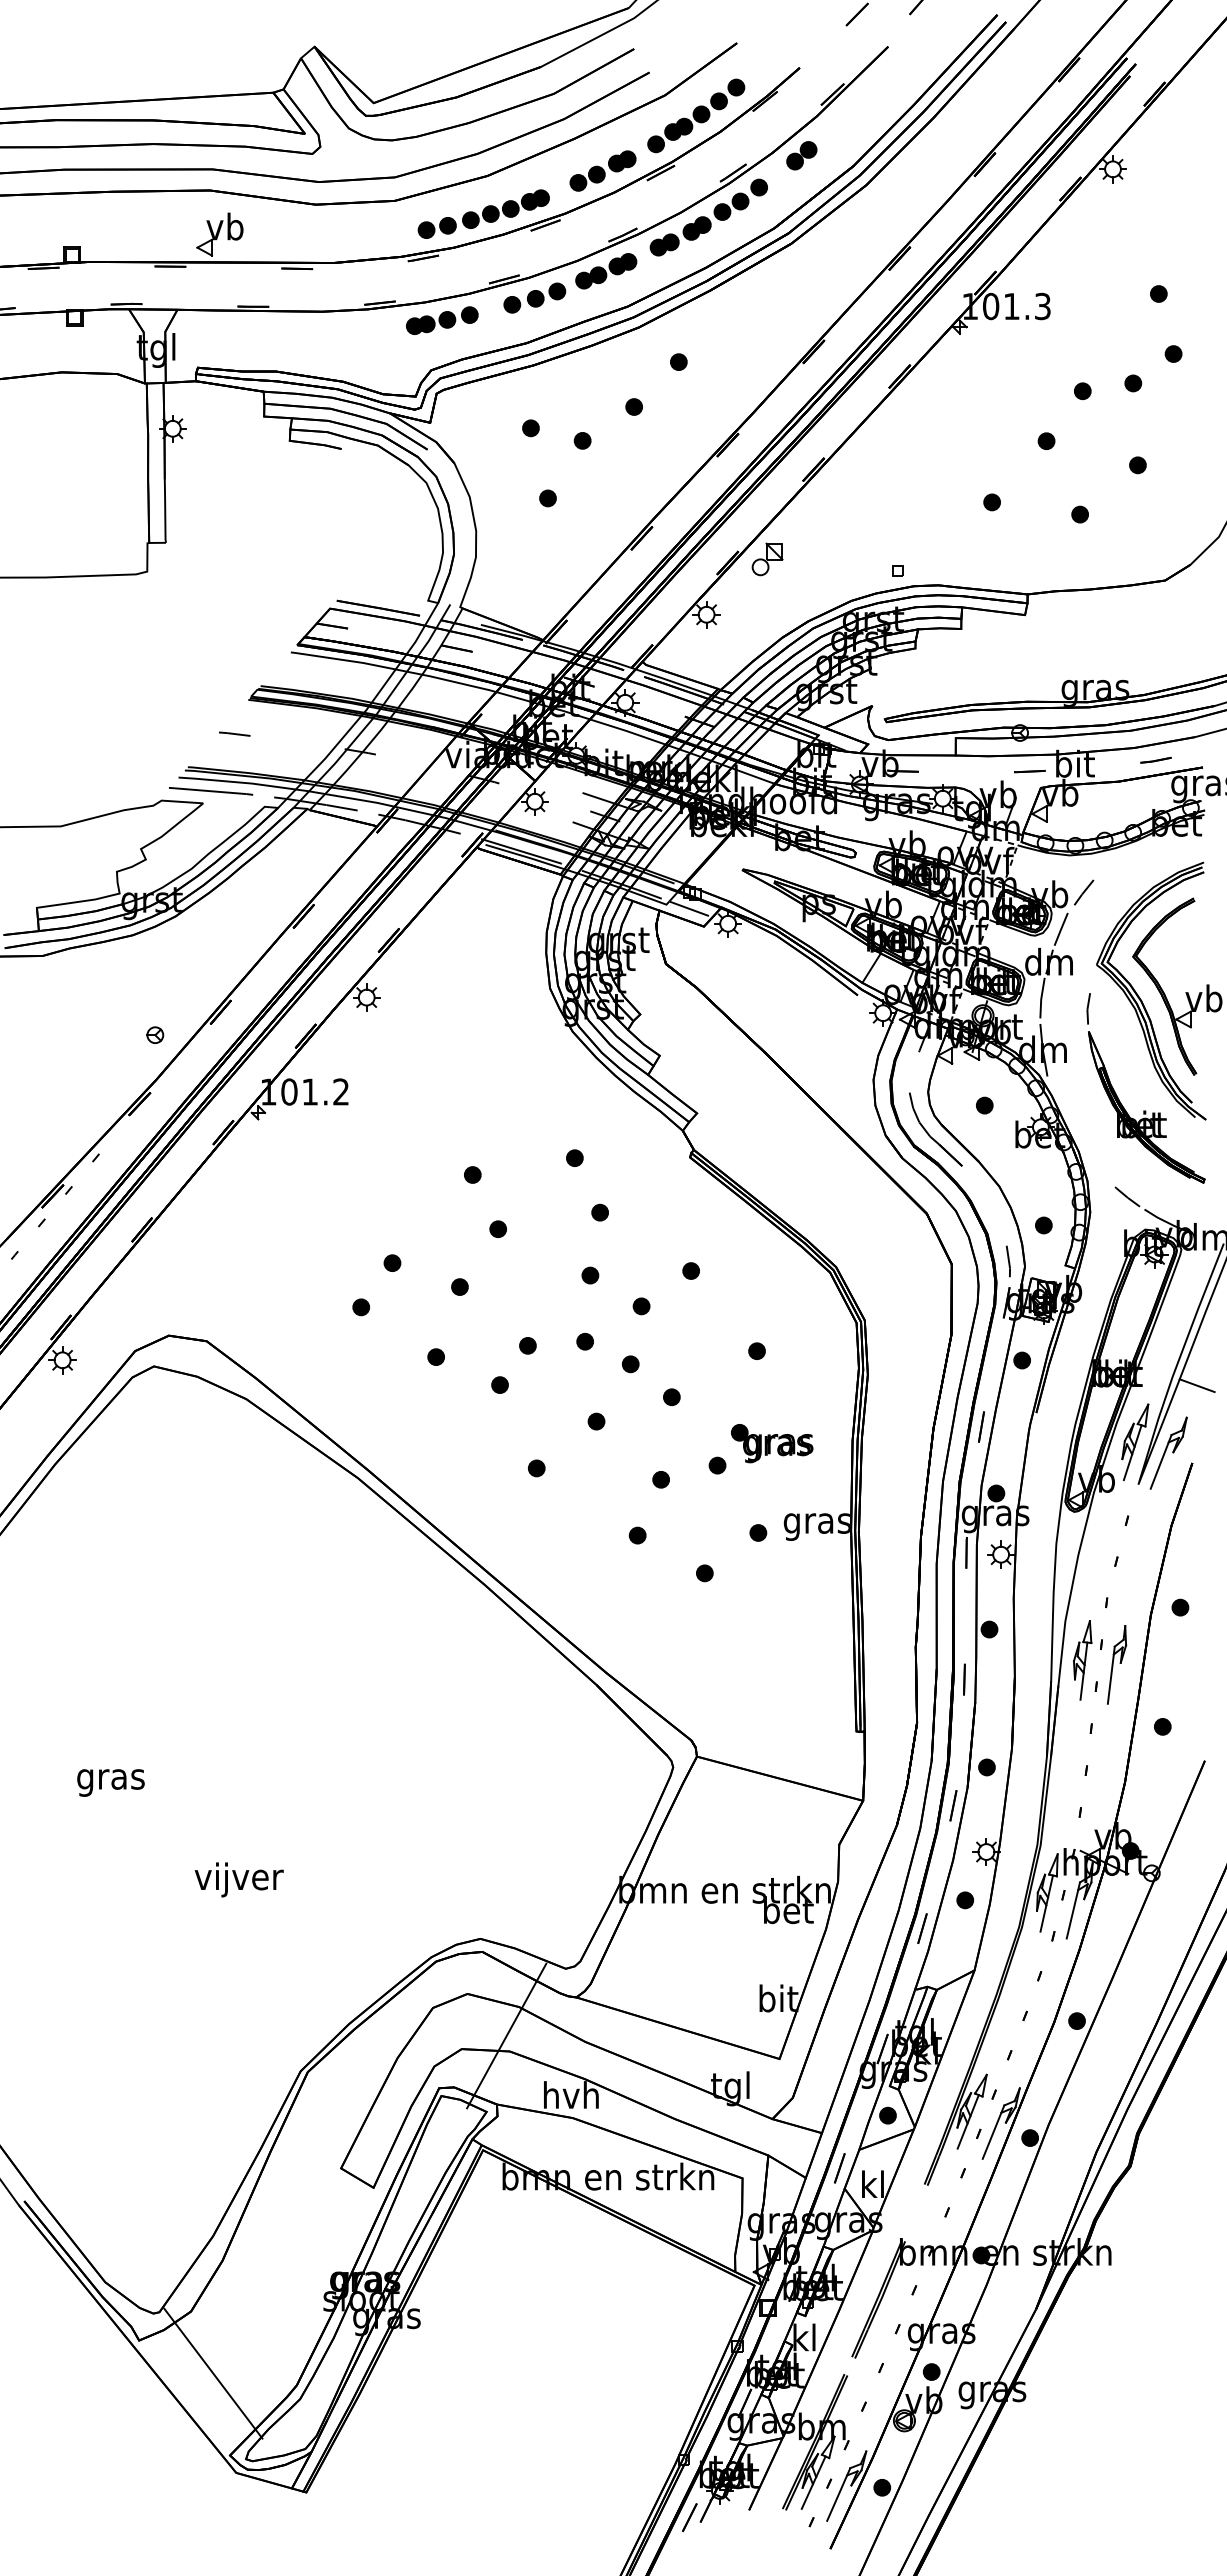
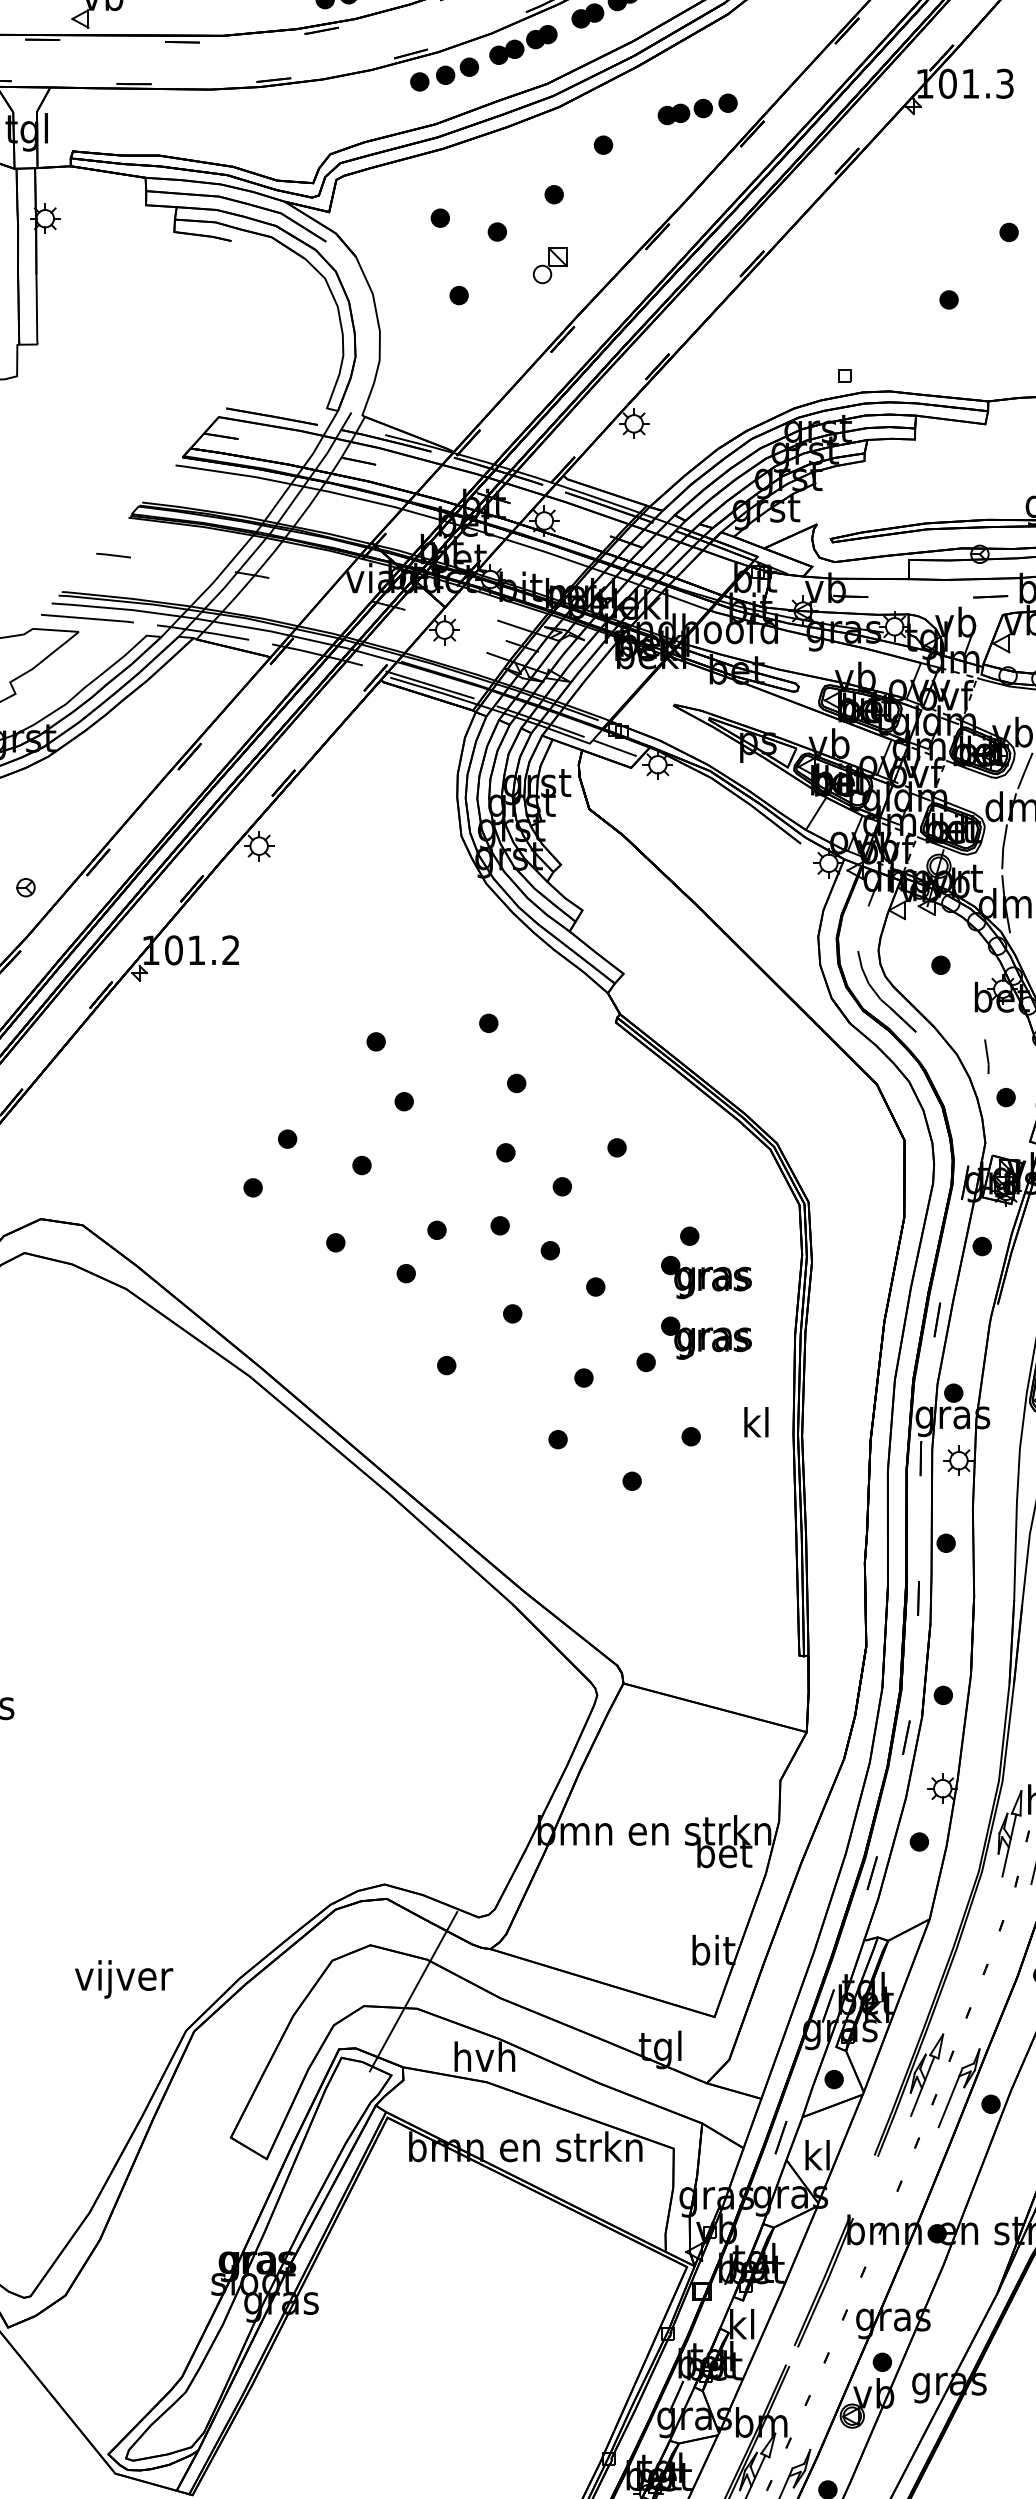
part: (442, 320) -> (697, 109), moved
part: (767, 559) -> (550, 265), moved
line: (1008, 1261) -> (986, 1056), moved
part: (772, 1388) -> (706, 1277), added
text: (816, 1523) -> (755, 1426), gras -> kl
text: (238, 1879) -> (123, 1978), moved
line: (213, 2373) -> (90, 2363), removed

